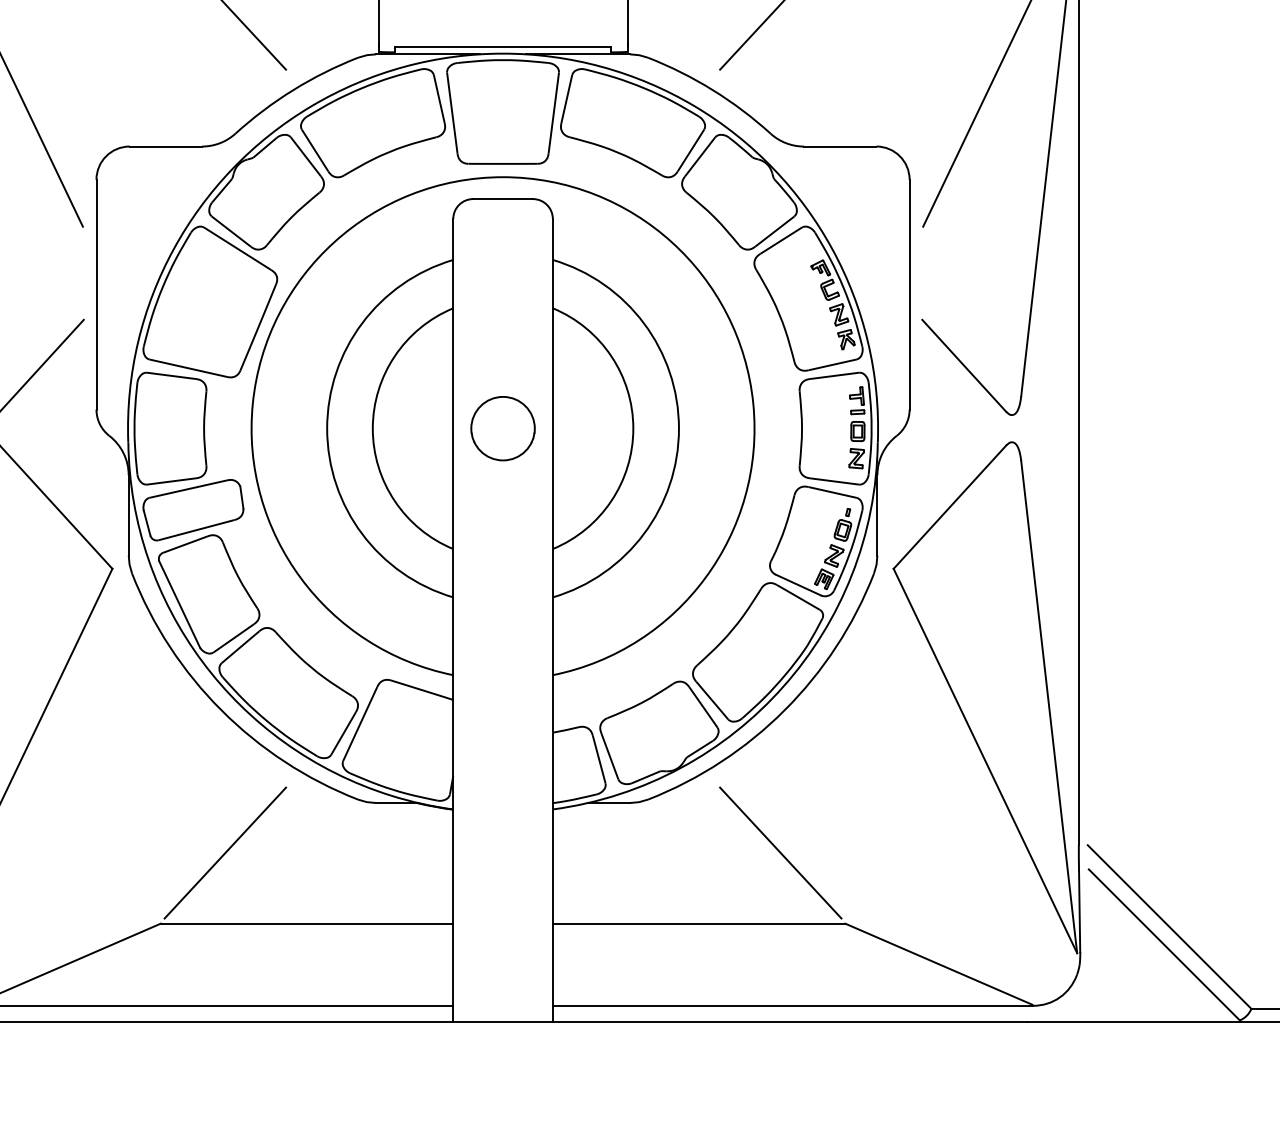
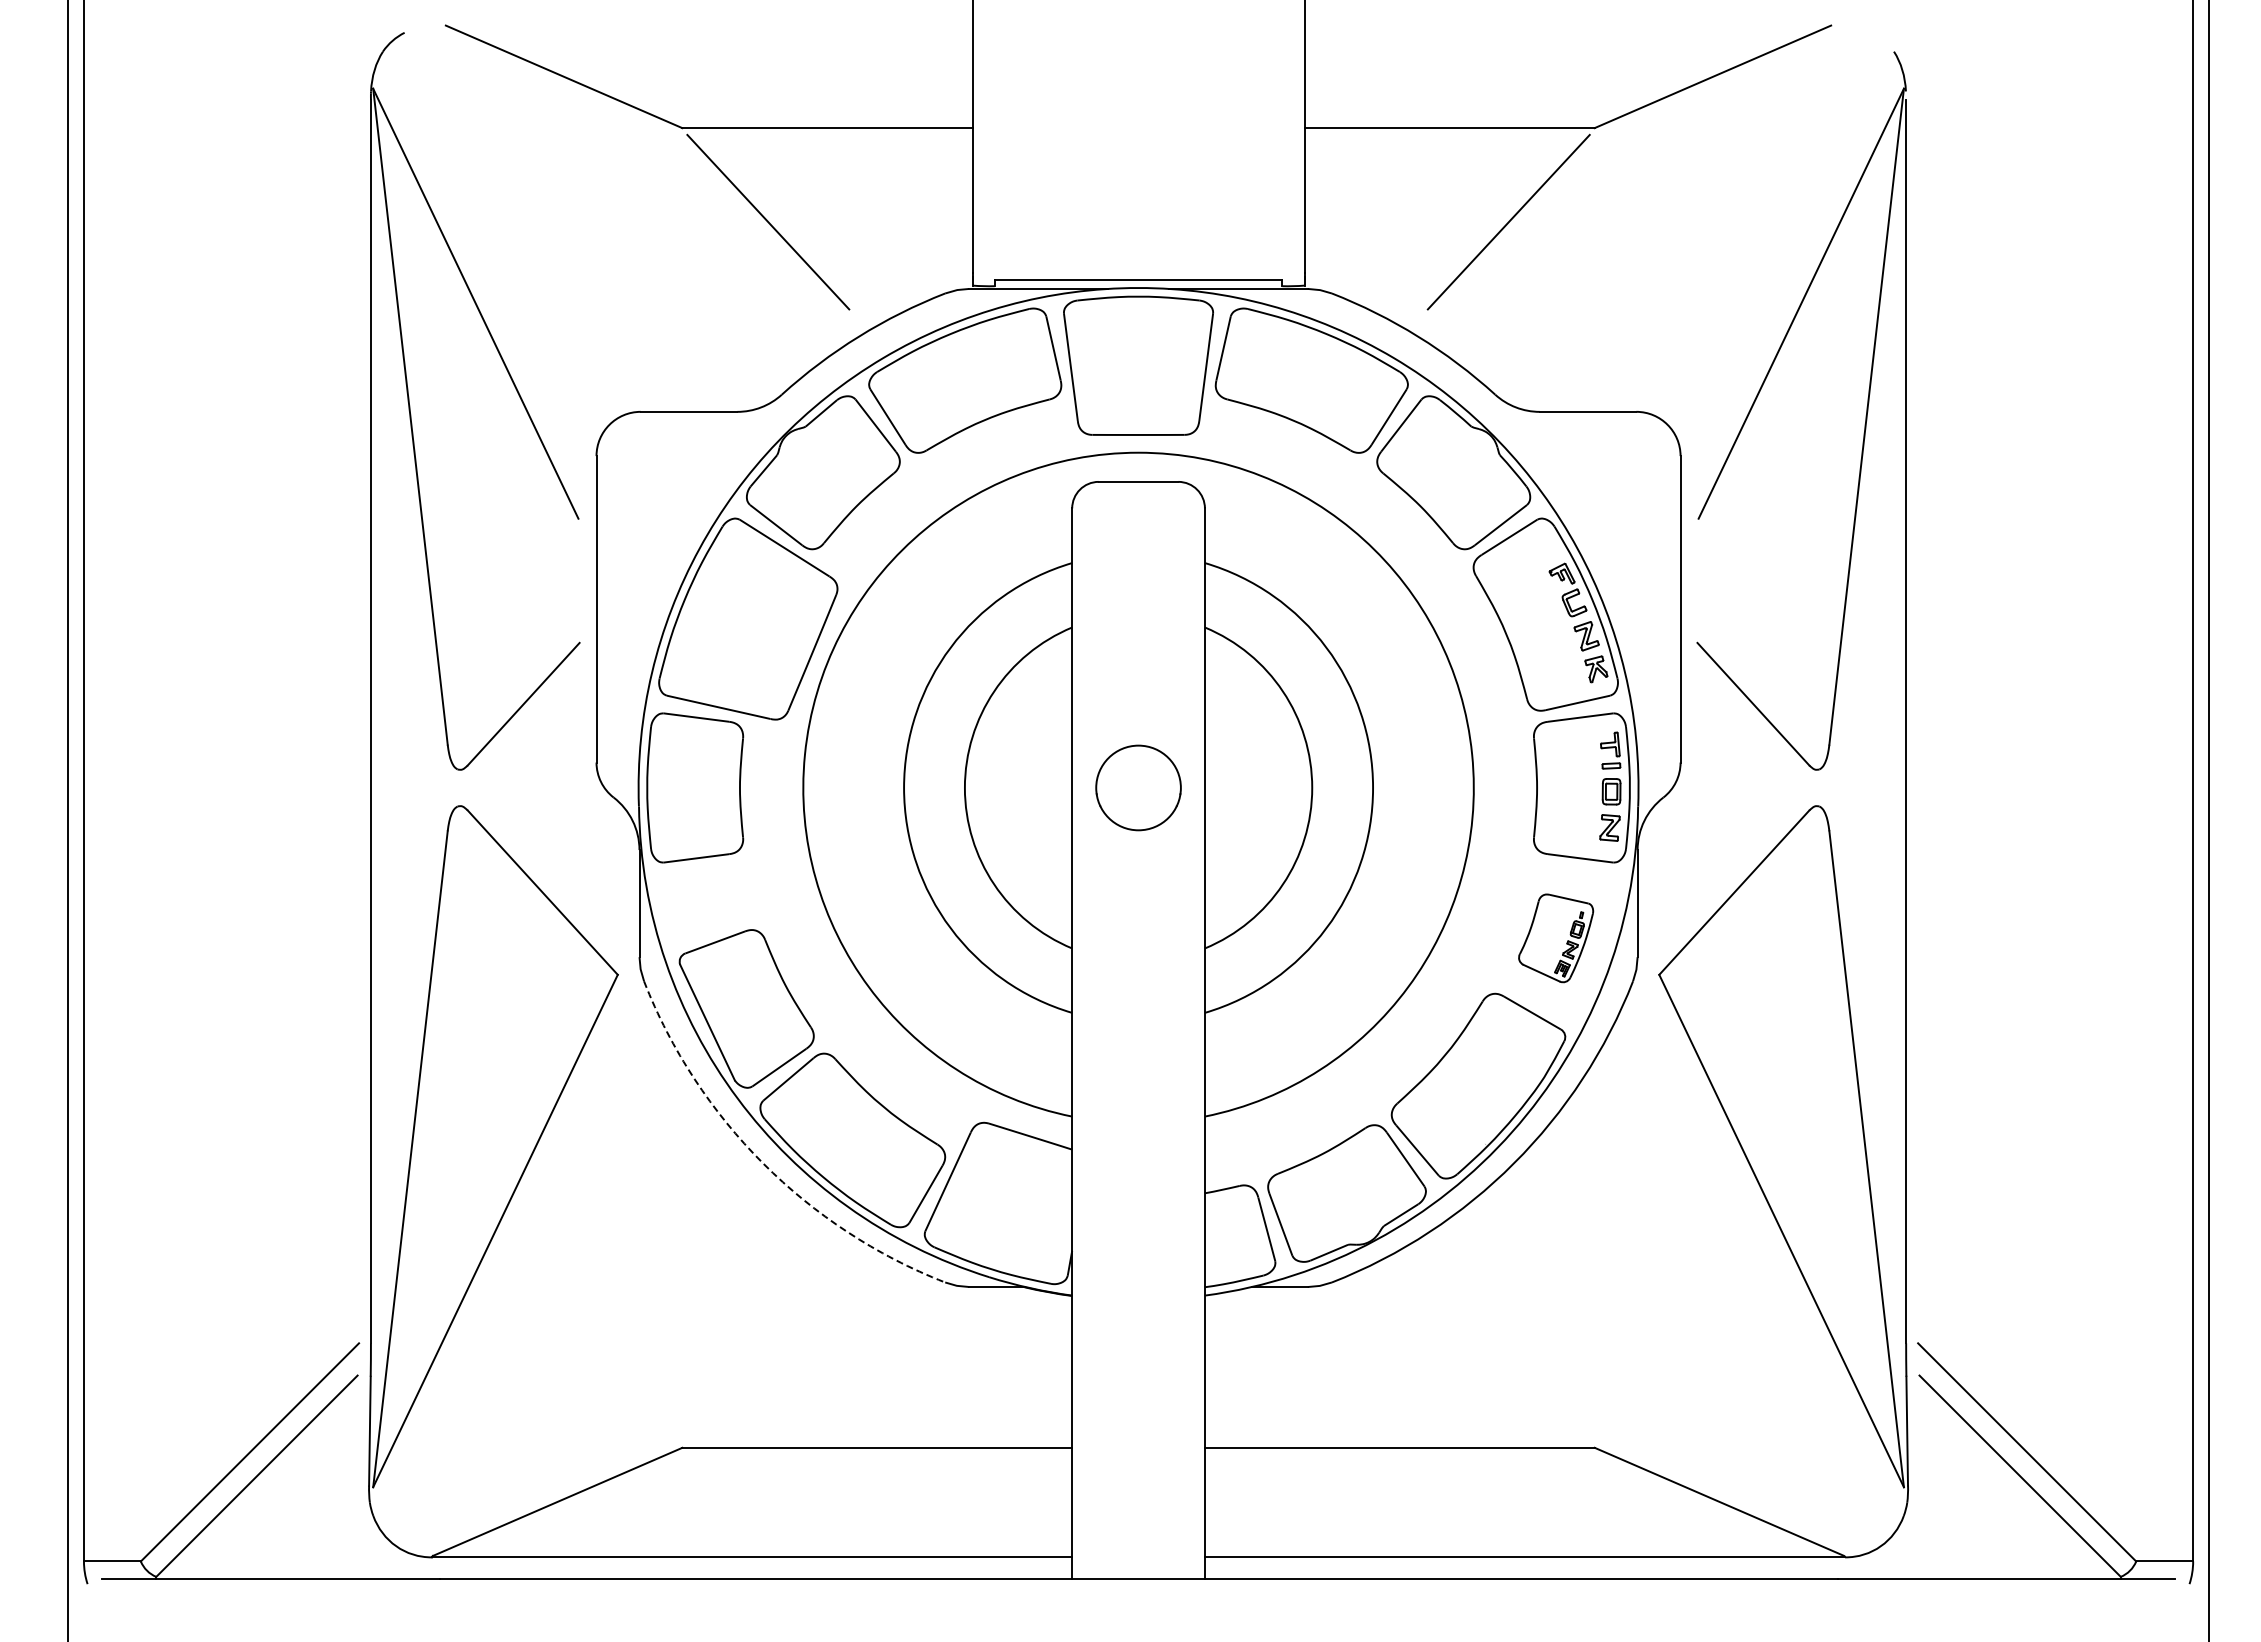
part: (193, 510) -> (725, 896), removed
part: (815, 541) -> (1555, 938), size x0.6
arc: (221, 710) -> (763, 1163), solid -> dashed
line: (225, 852) -> (768, 1353), removed
line: (780, 852) -> (1508, 1353), removed

